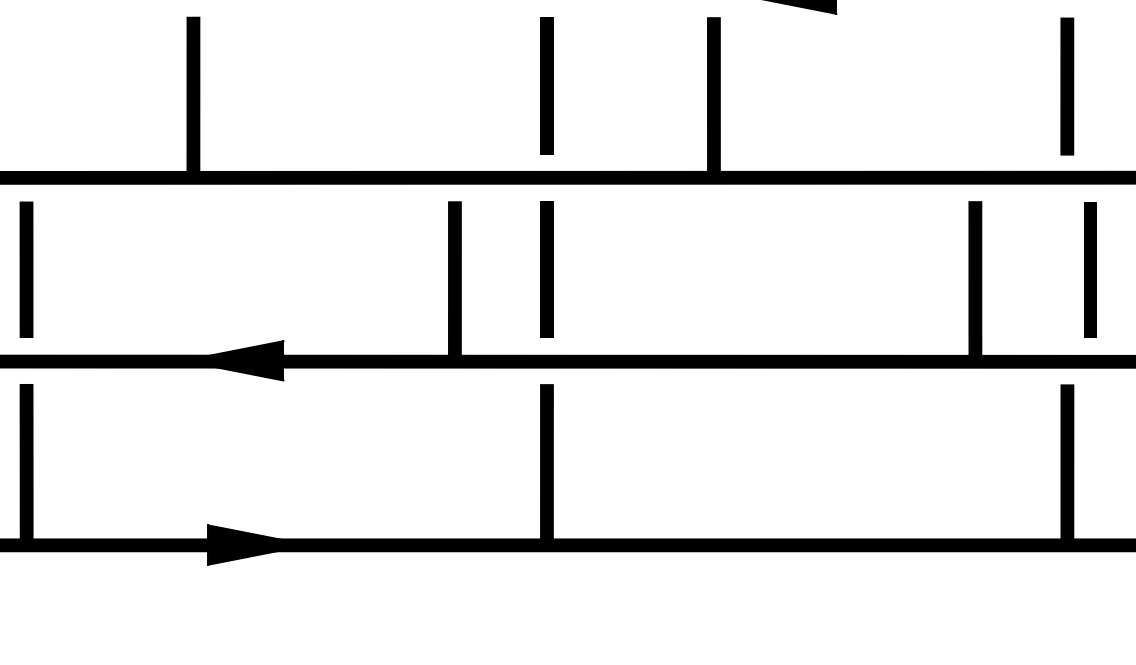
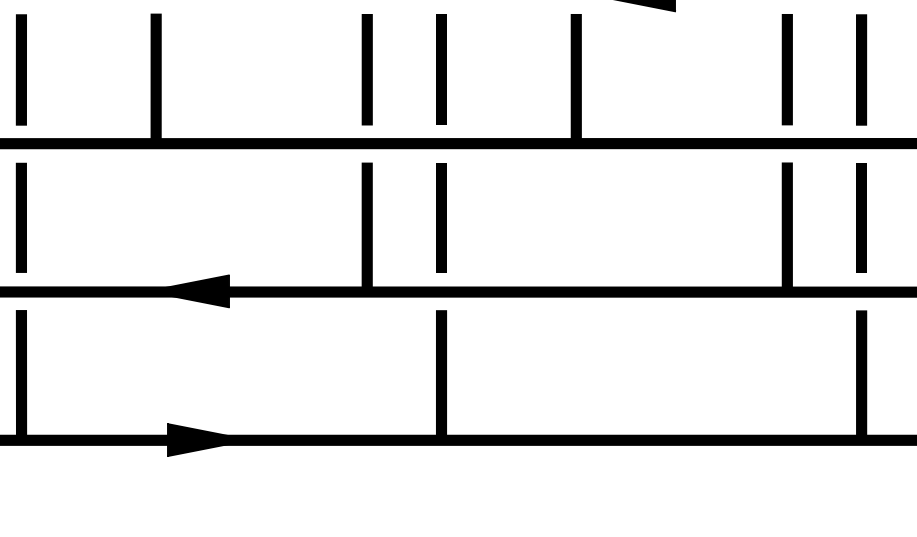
line: (26, 86) -> (21, 69), added
line: (454, 86) -> (366, 69), added
line: (975, 86) -> (787, 69), added
line: (1090, 269) -> (861, 217), moved

